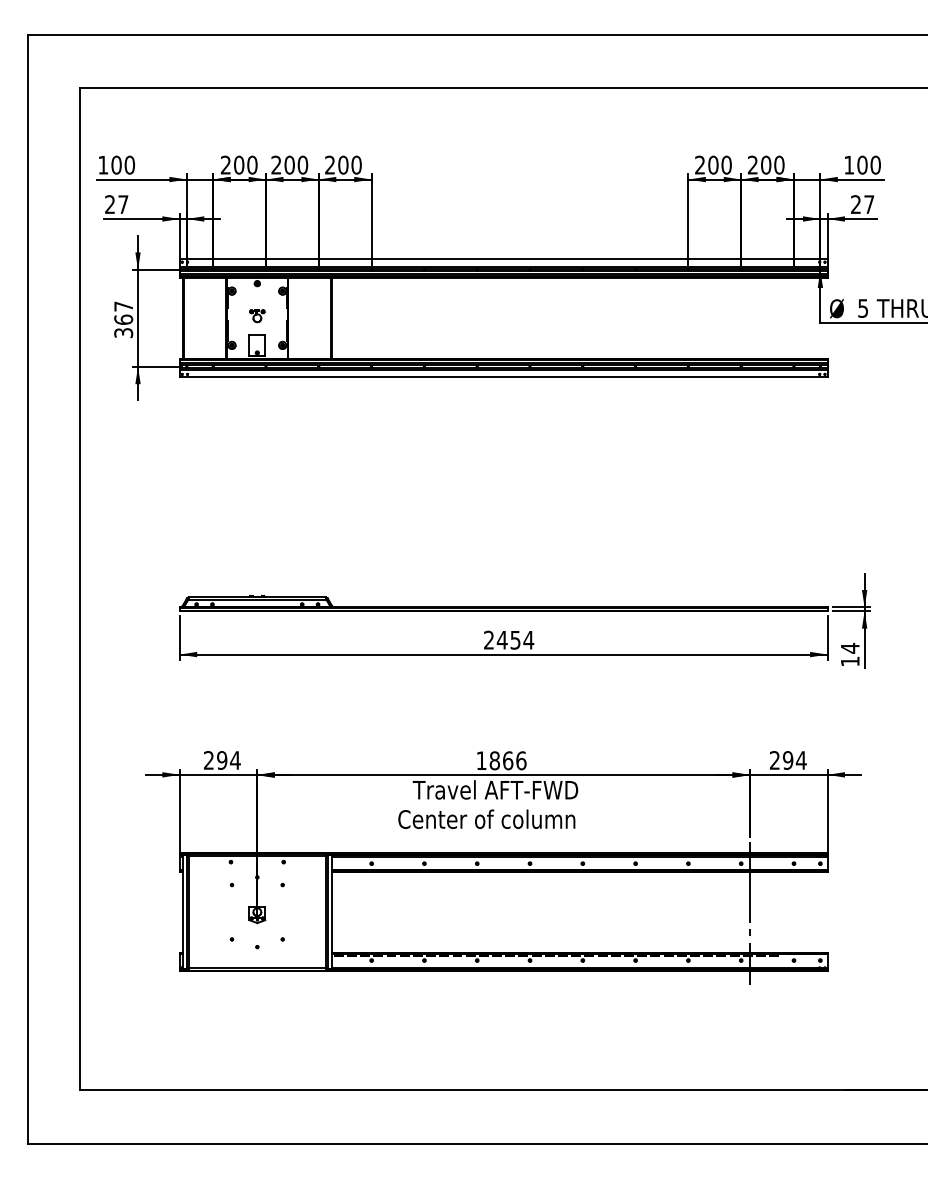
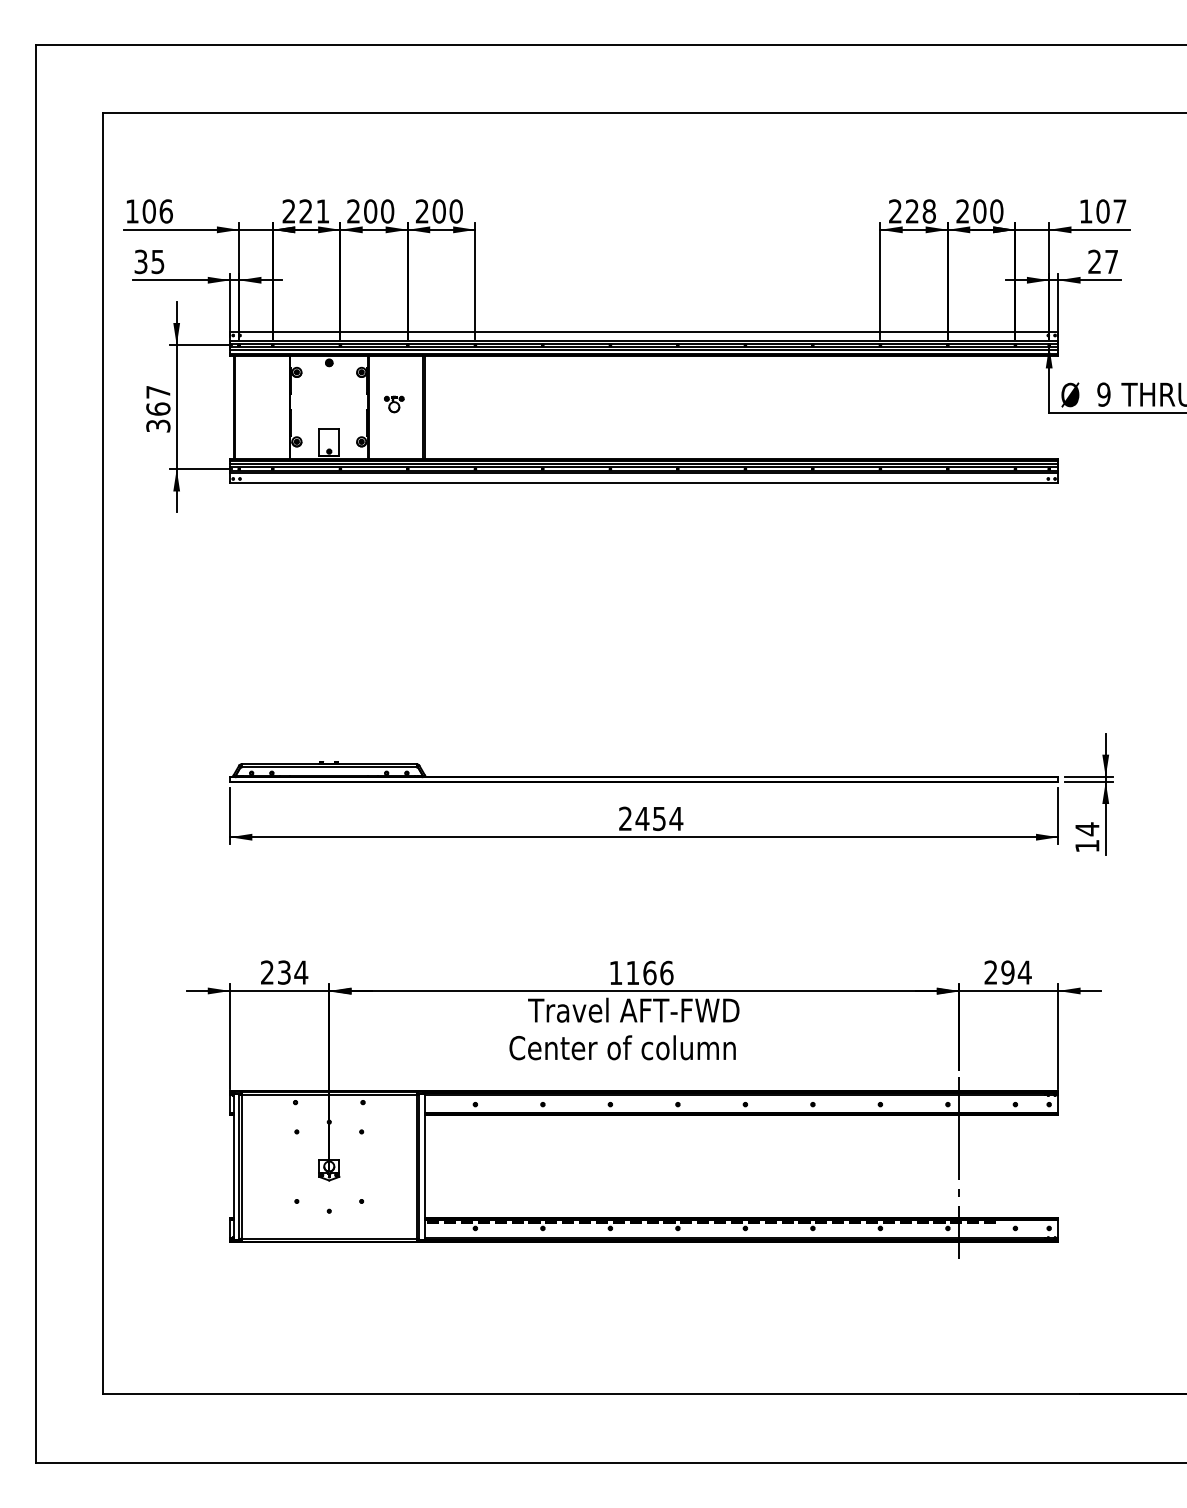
text: (129, 165) -> (165, 211), 100 -> 106
text: (245, 165) -> (314, 211), 200 -> 221
text: (719, 165) -> (920, 211), 200 -> 228
text: (875, 165) -> (1119, 211), 100 -> 107
text: (116, 205) -> (149, 262), 27 -> 35
text: (862, 308) -> (1103, 394), 5 -> 9
part: (257, 316) -> (394, 404), moved
text: (221, 760) -> (283, 972), 294 -> 234
text: (494, 760) -> (632, 972), 1866 -> 1166

